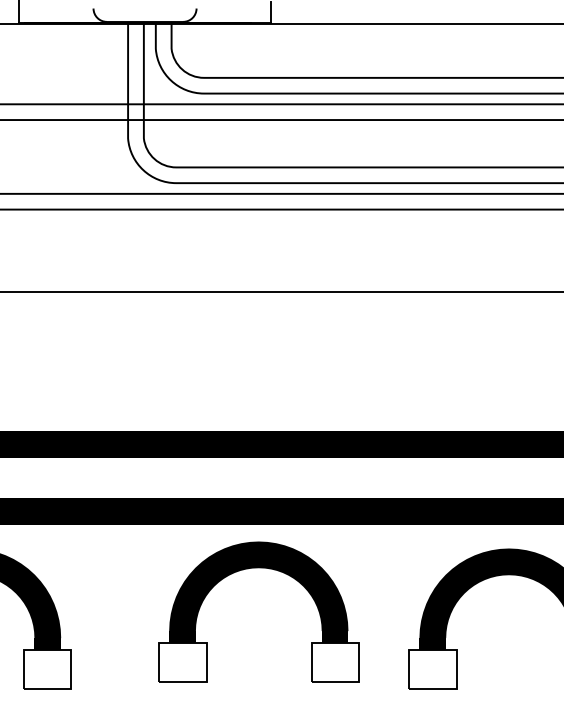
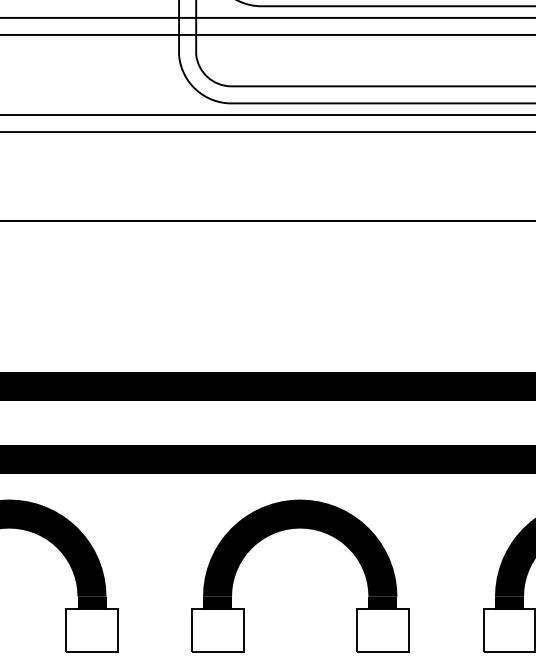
part: (258, 568) -> (299, 528), moved

